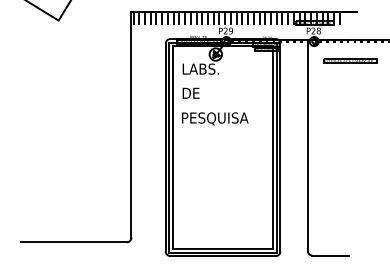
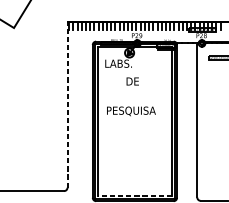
text: (190, 92) -> (132, 80), moved
text: (215, 118) -> (131, 111), moved
line: (131, 124) -> (67, 104), solid -> dashed
line: (222, 248) -> (134, 195), solid -> dashed

